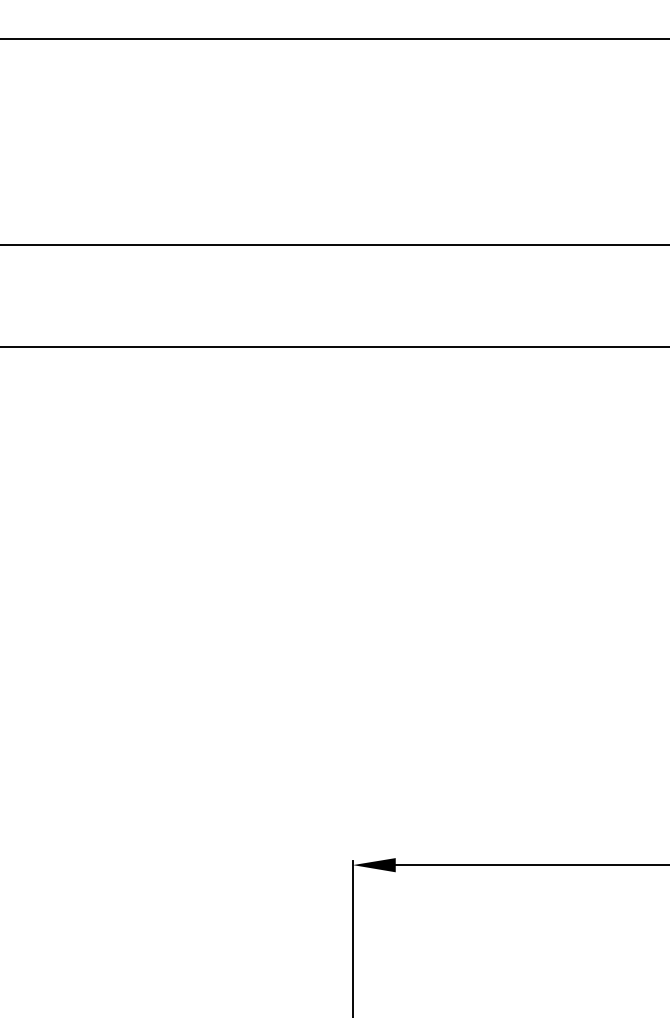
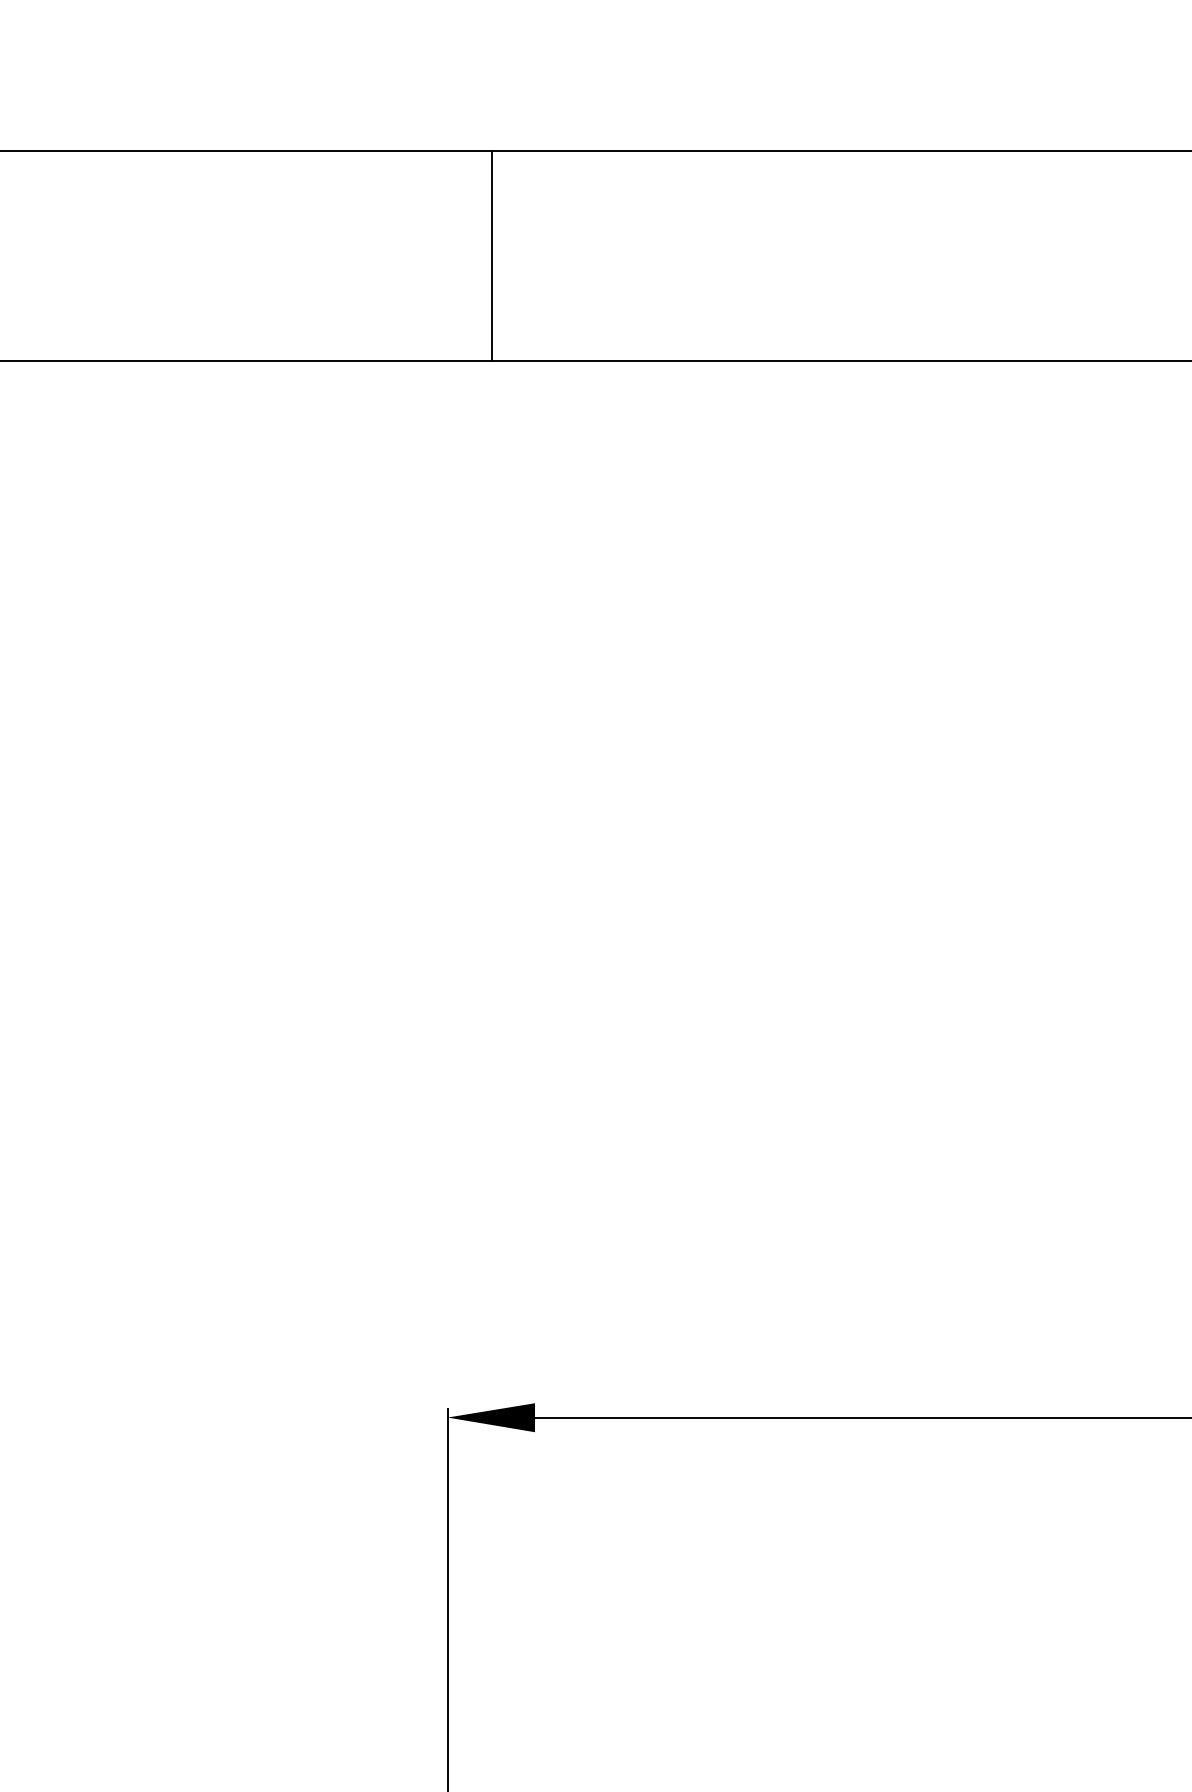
line: (374, 295) -> (491, 255), added

